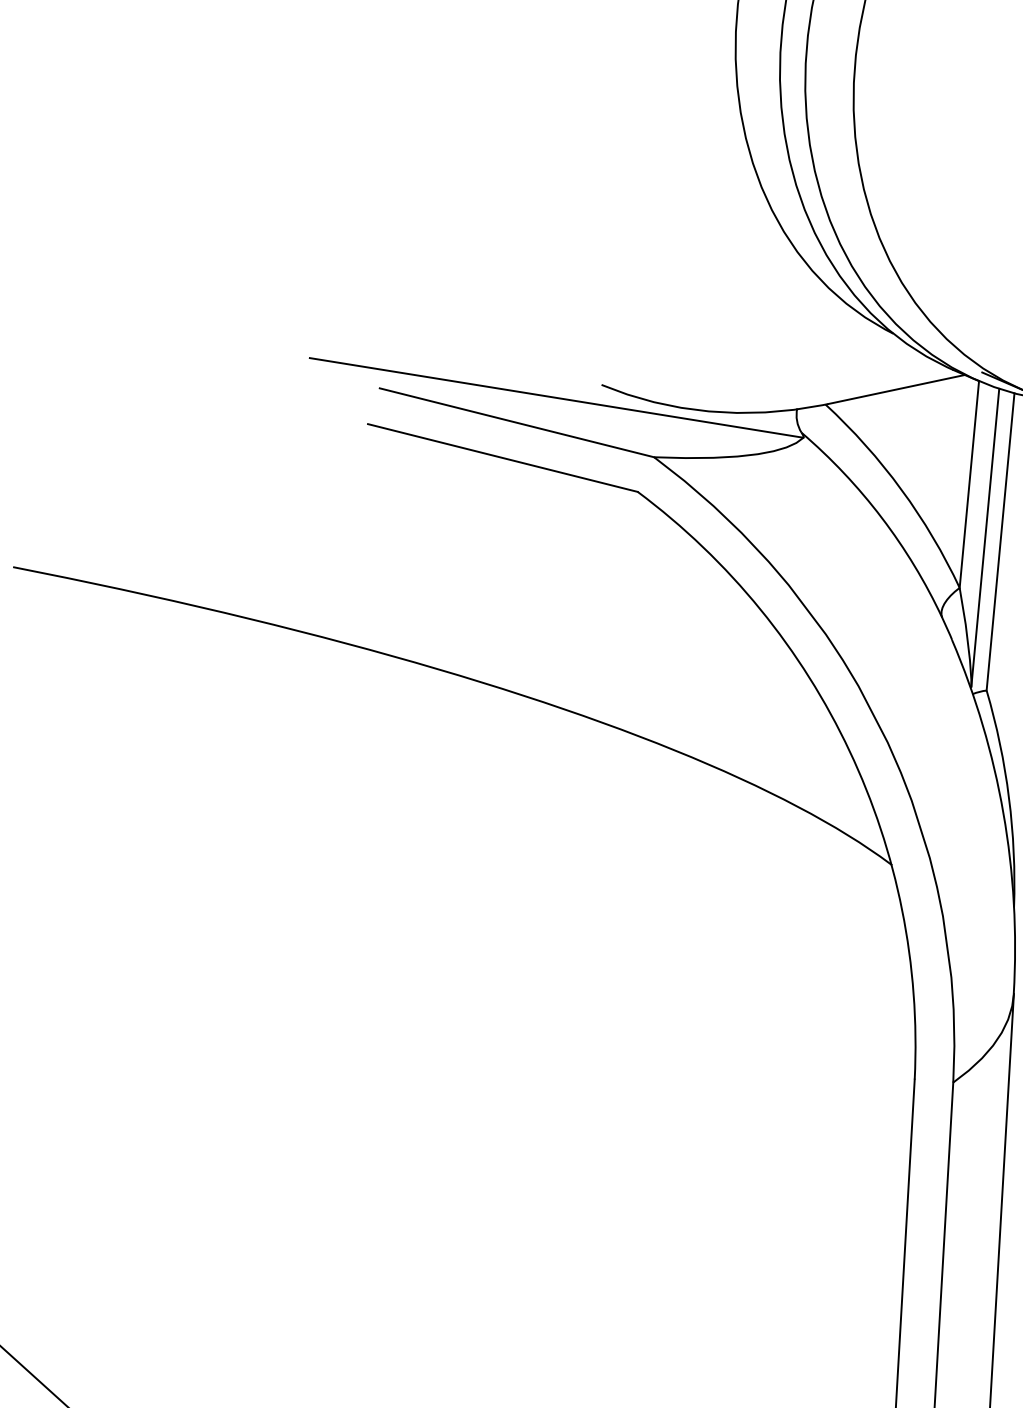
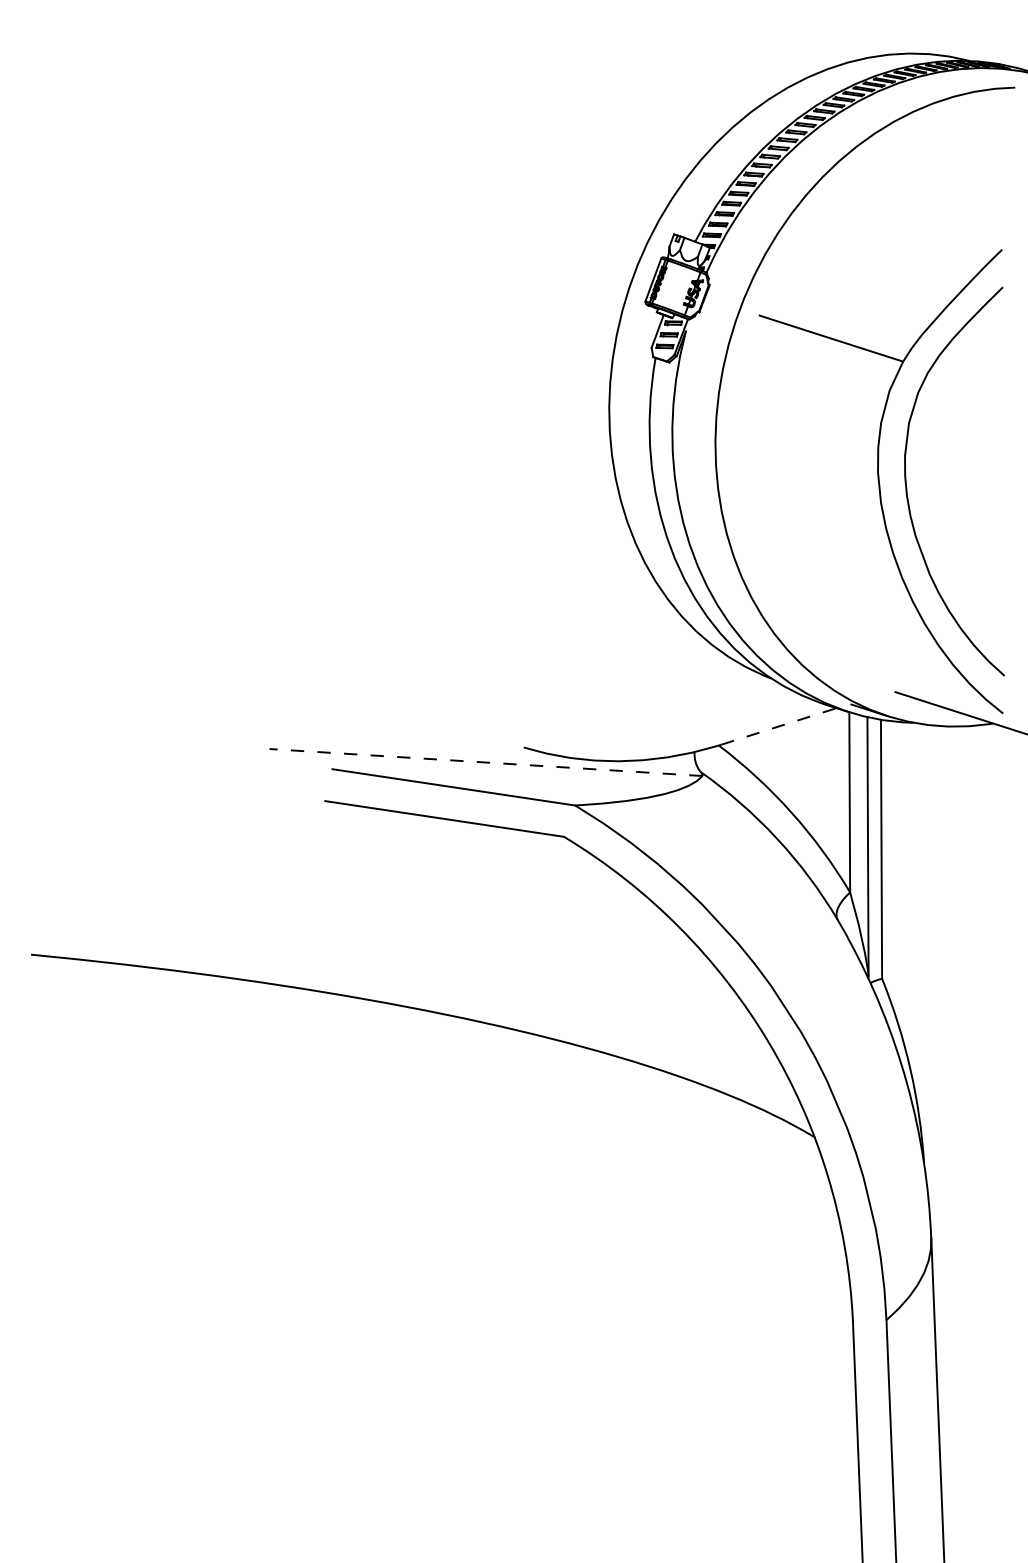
line: (897, 389) -> (779, 726), solid -> dashed
line: (557, 397) -> (486, 762), solid -> dashed

